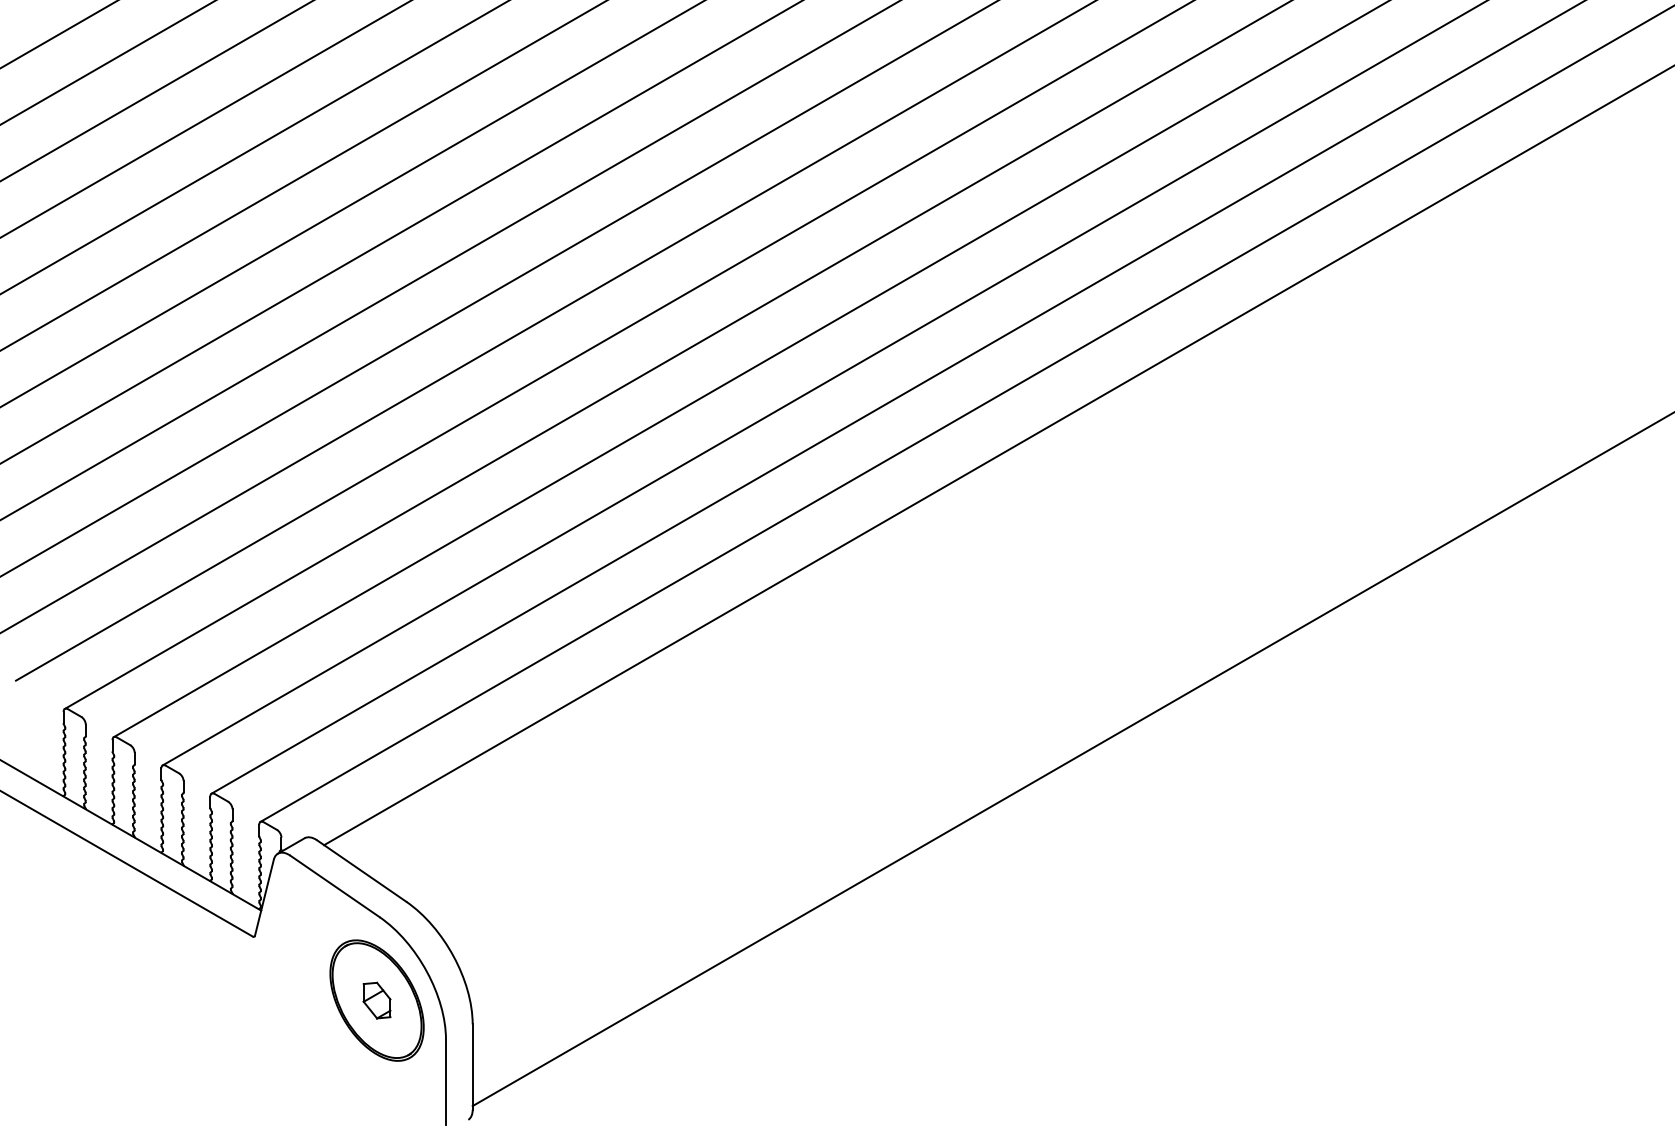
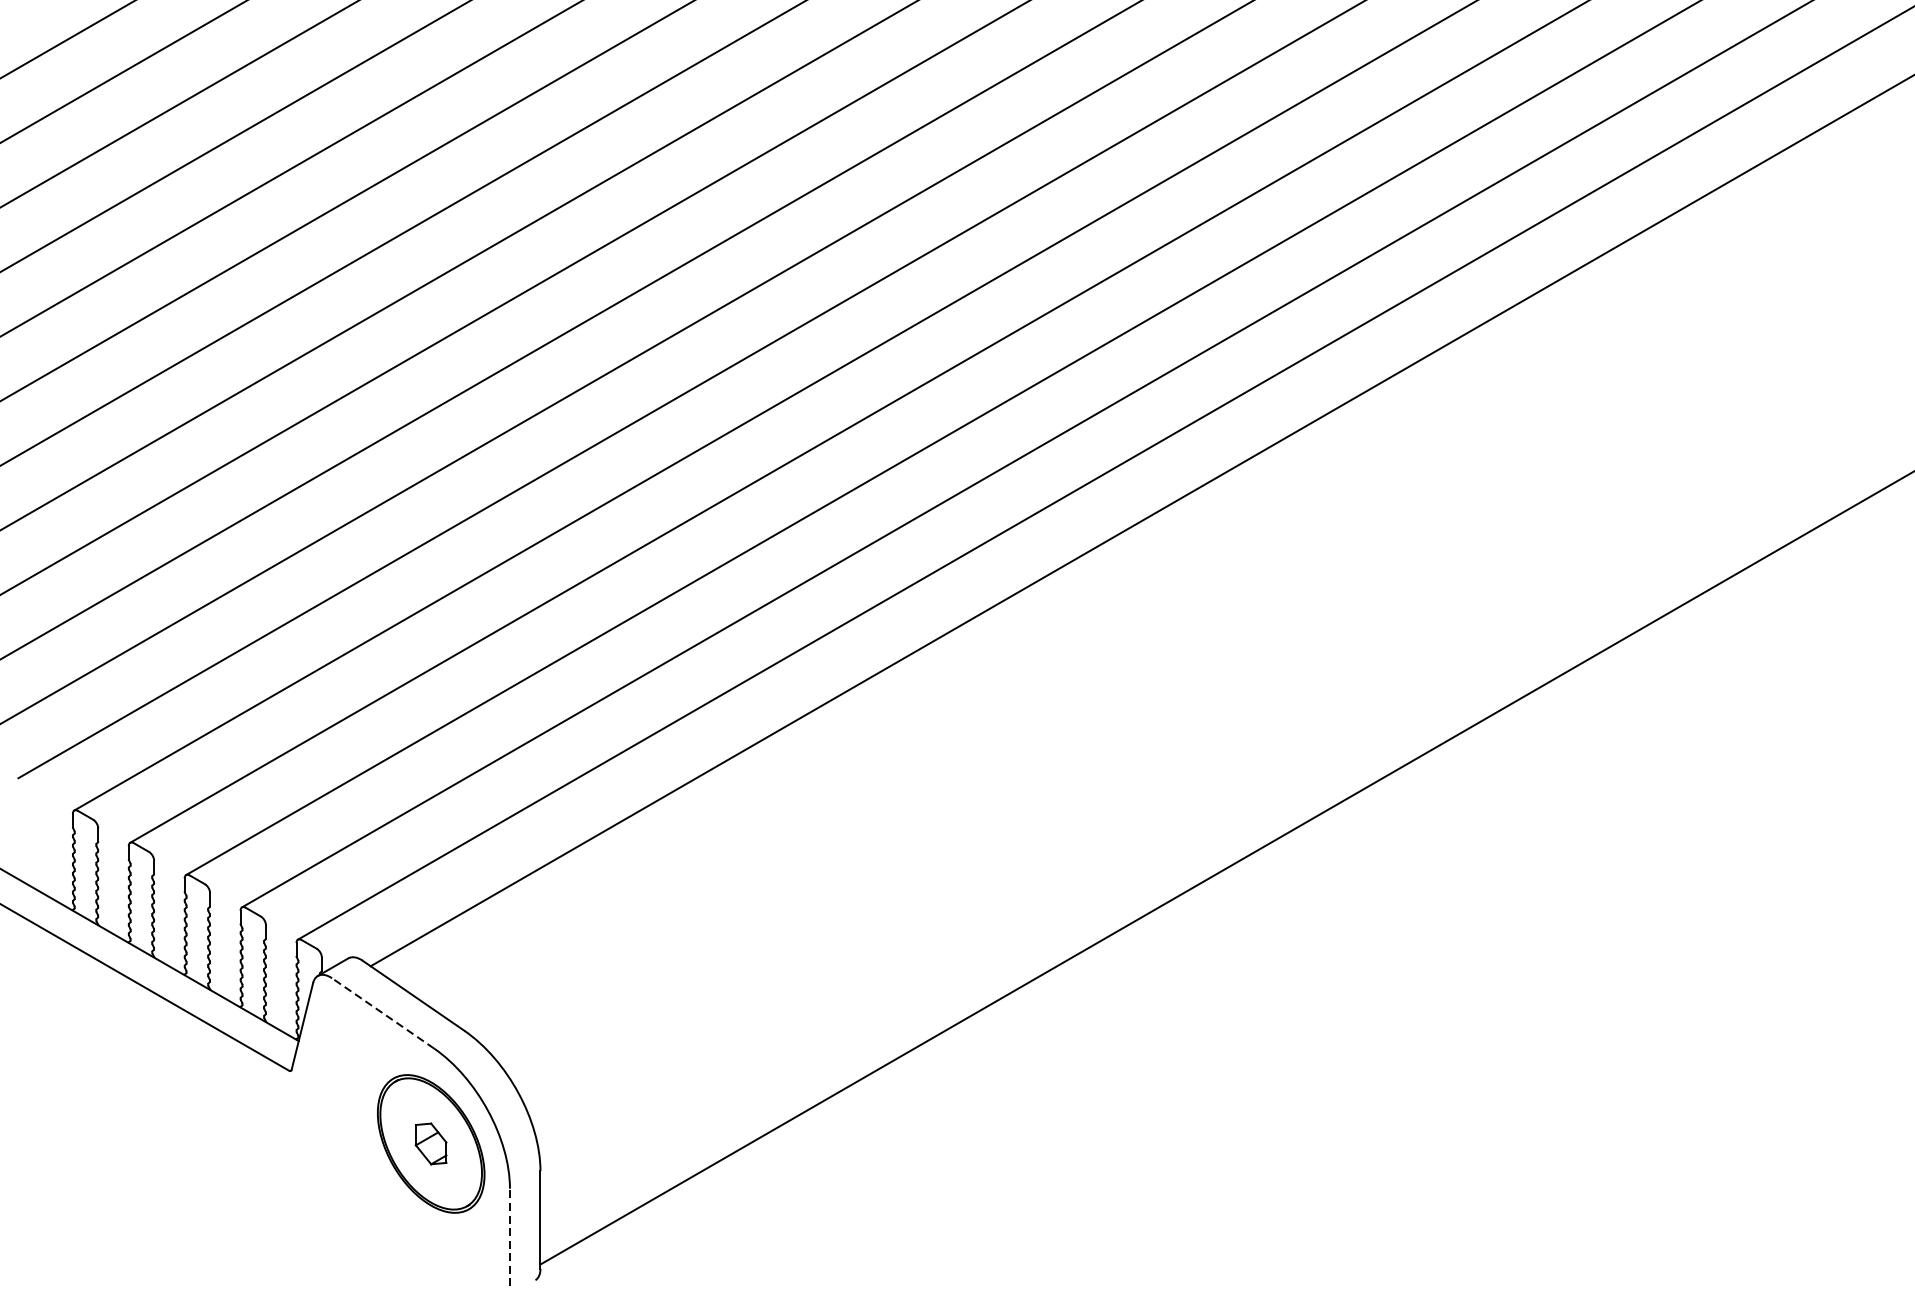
line: (334, 886) -> (382, 1013), solid -> dashed
line: (446, 1082) -> (510, 1237), solid -> dashed

